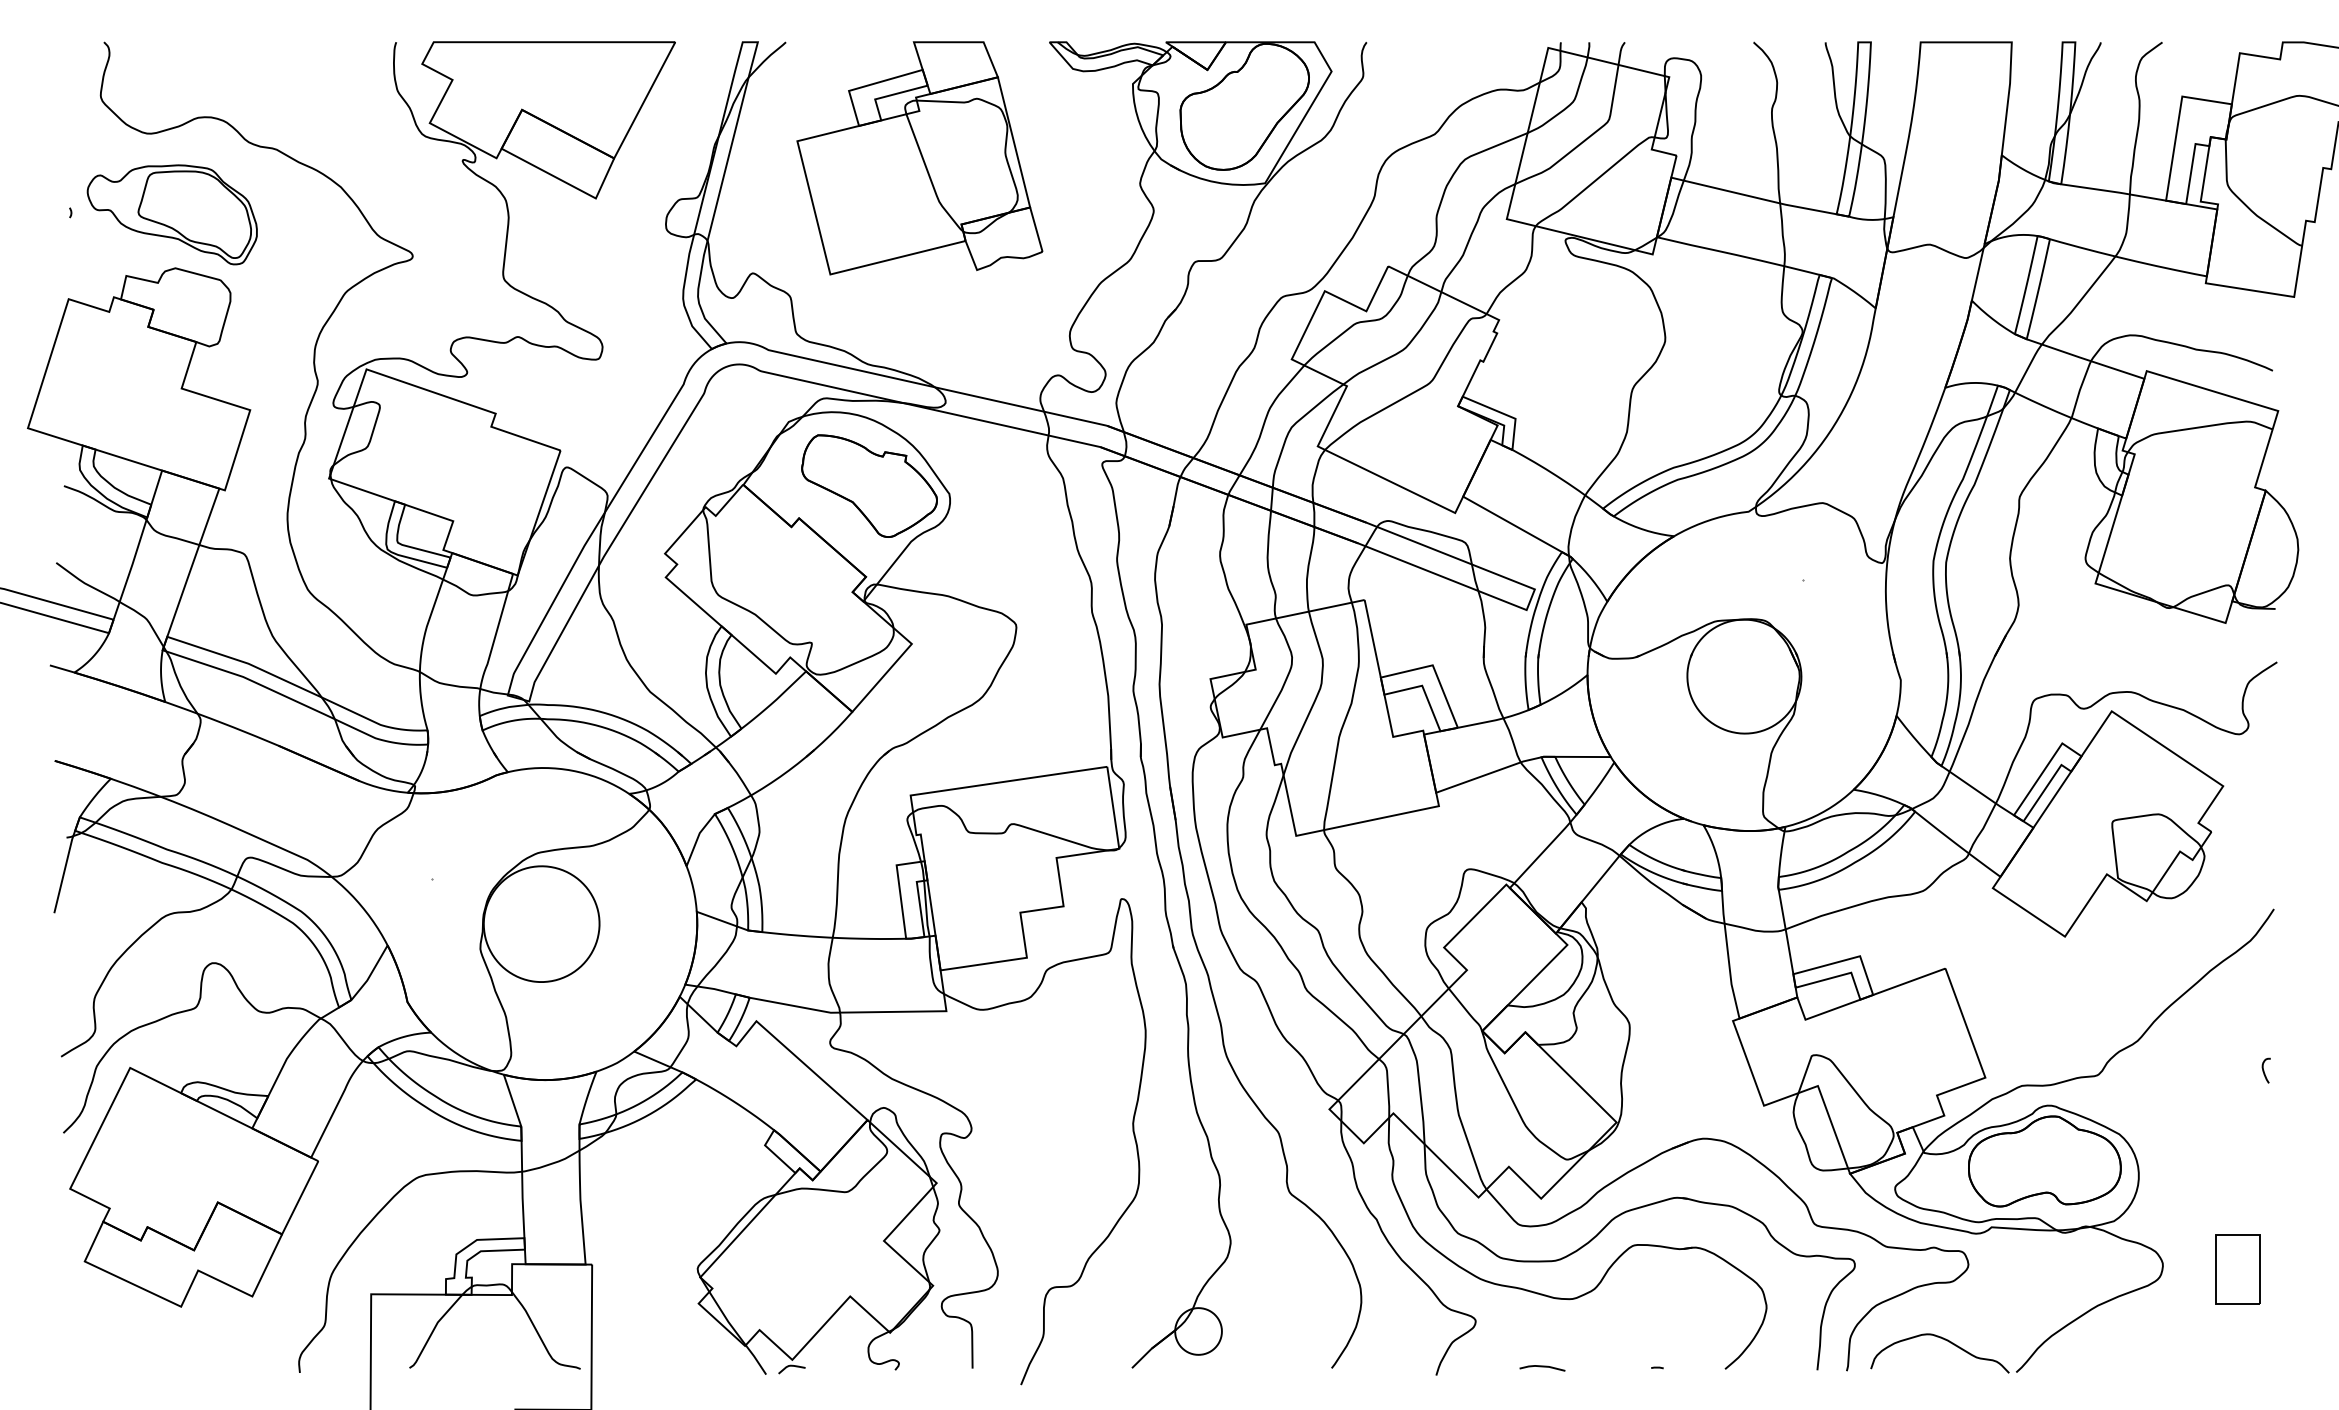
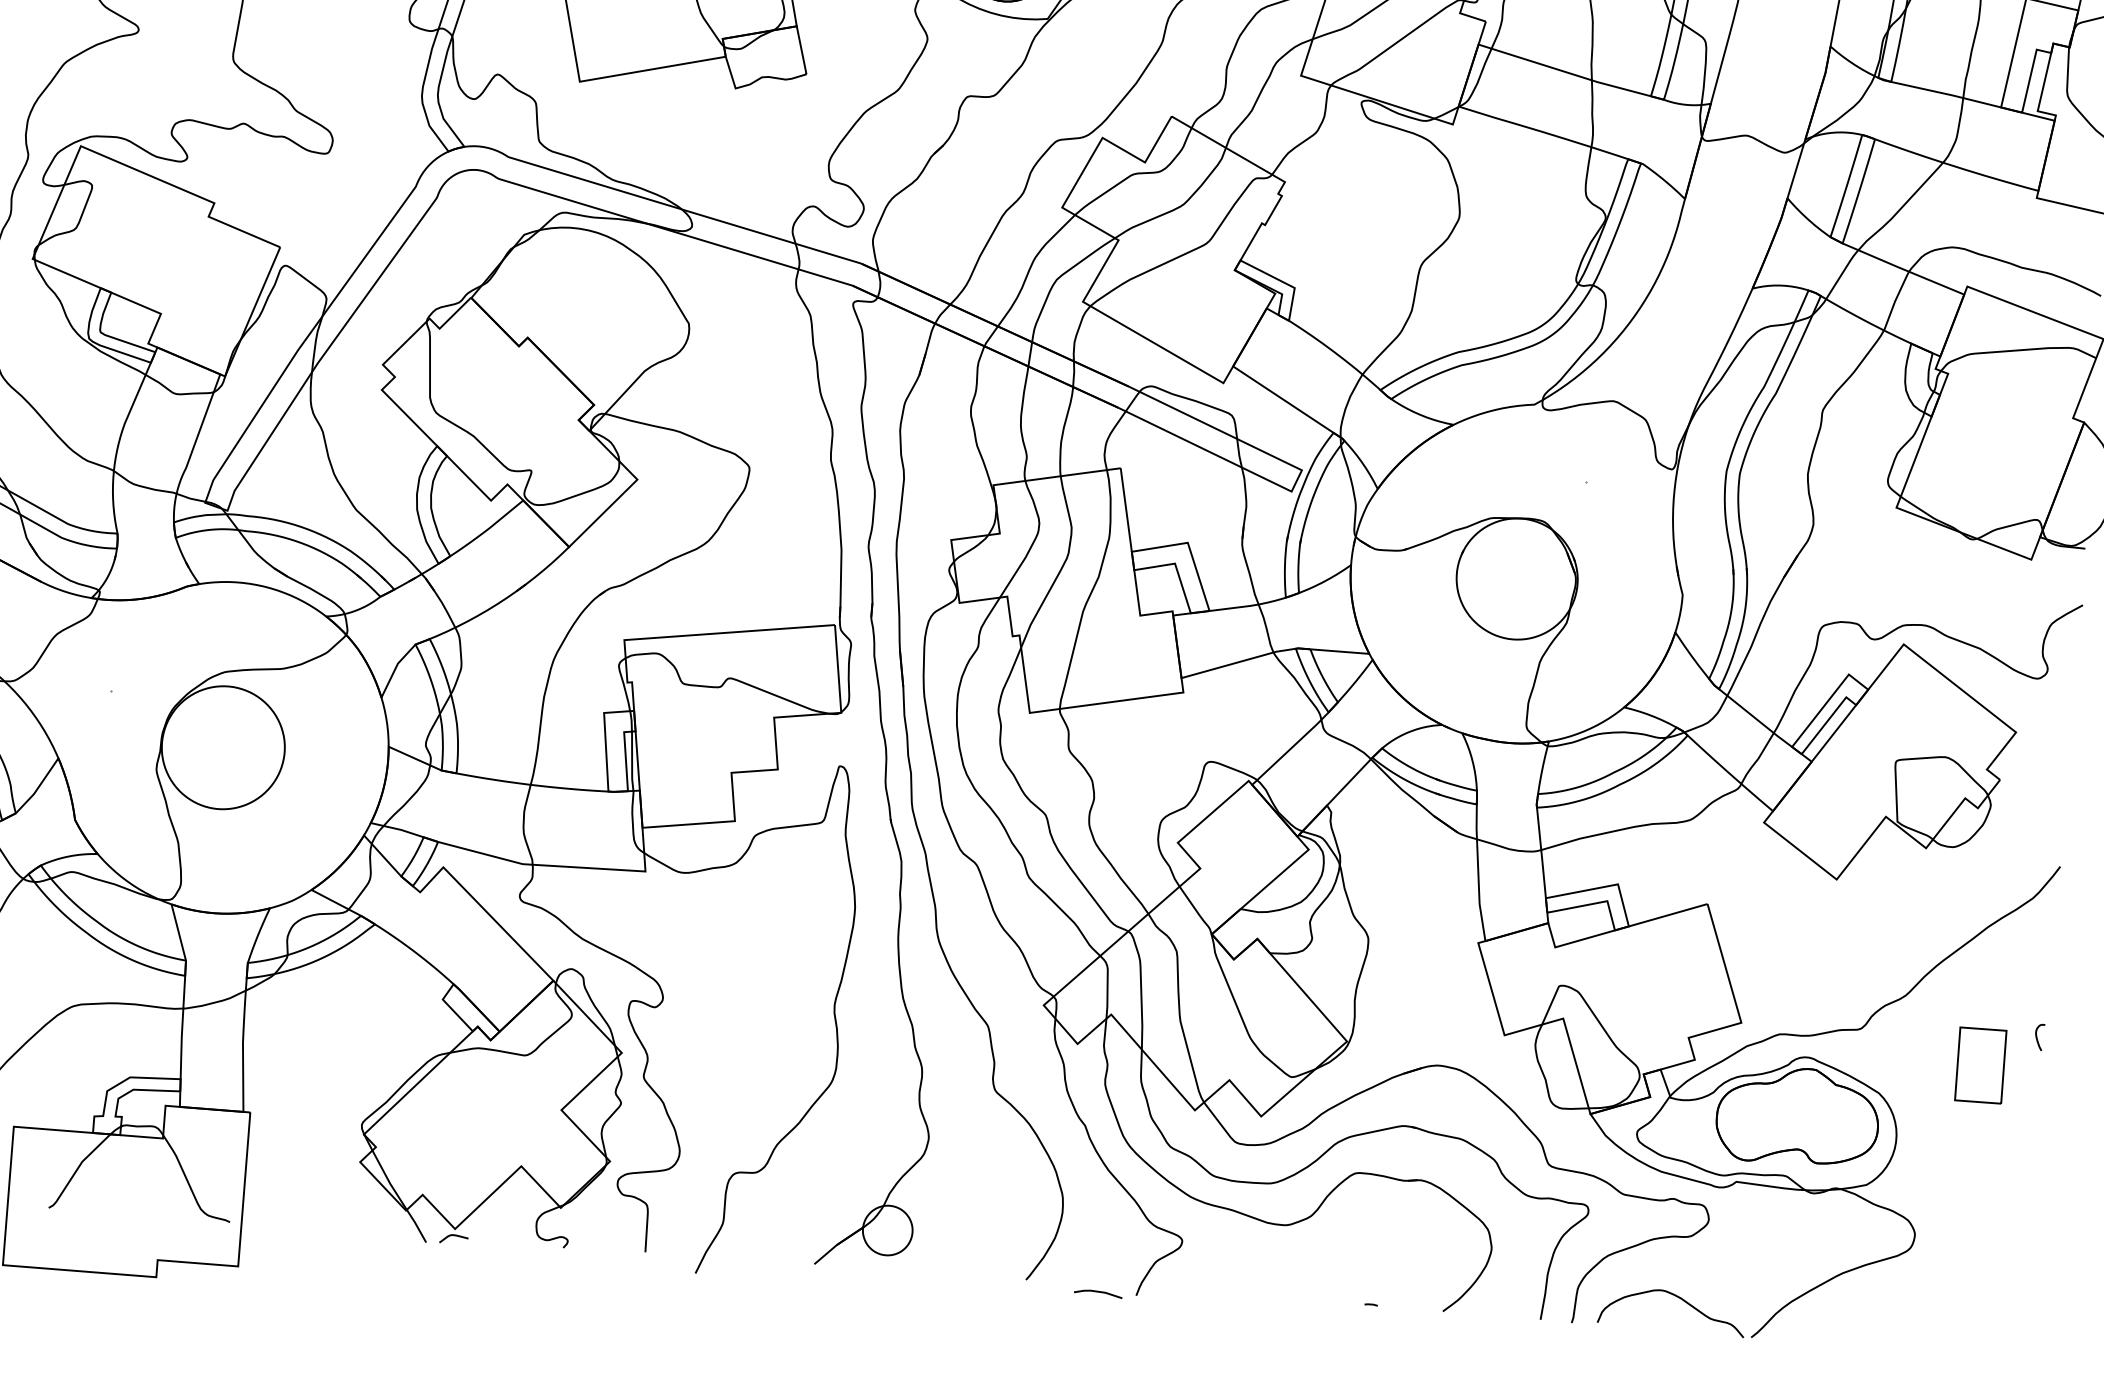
part: (869, 485) -> (604, 308), removed
part: (2237, 1269) -> (1980, 1065), moved
line: (1542, 1367) -> (1098, 1292), moved

